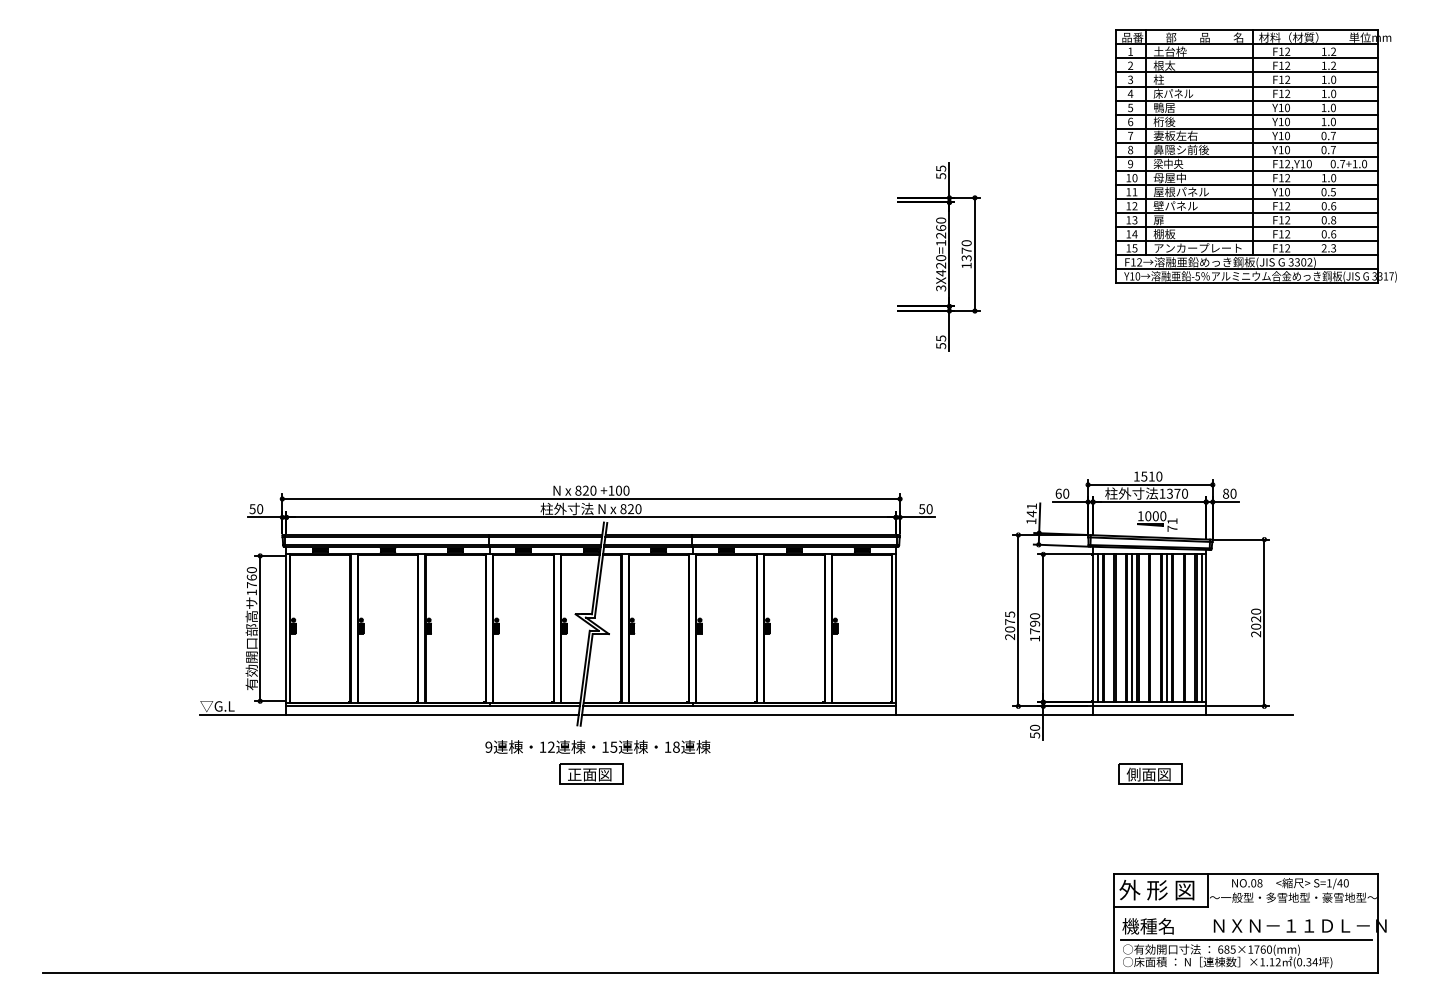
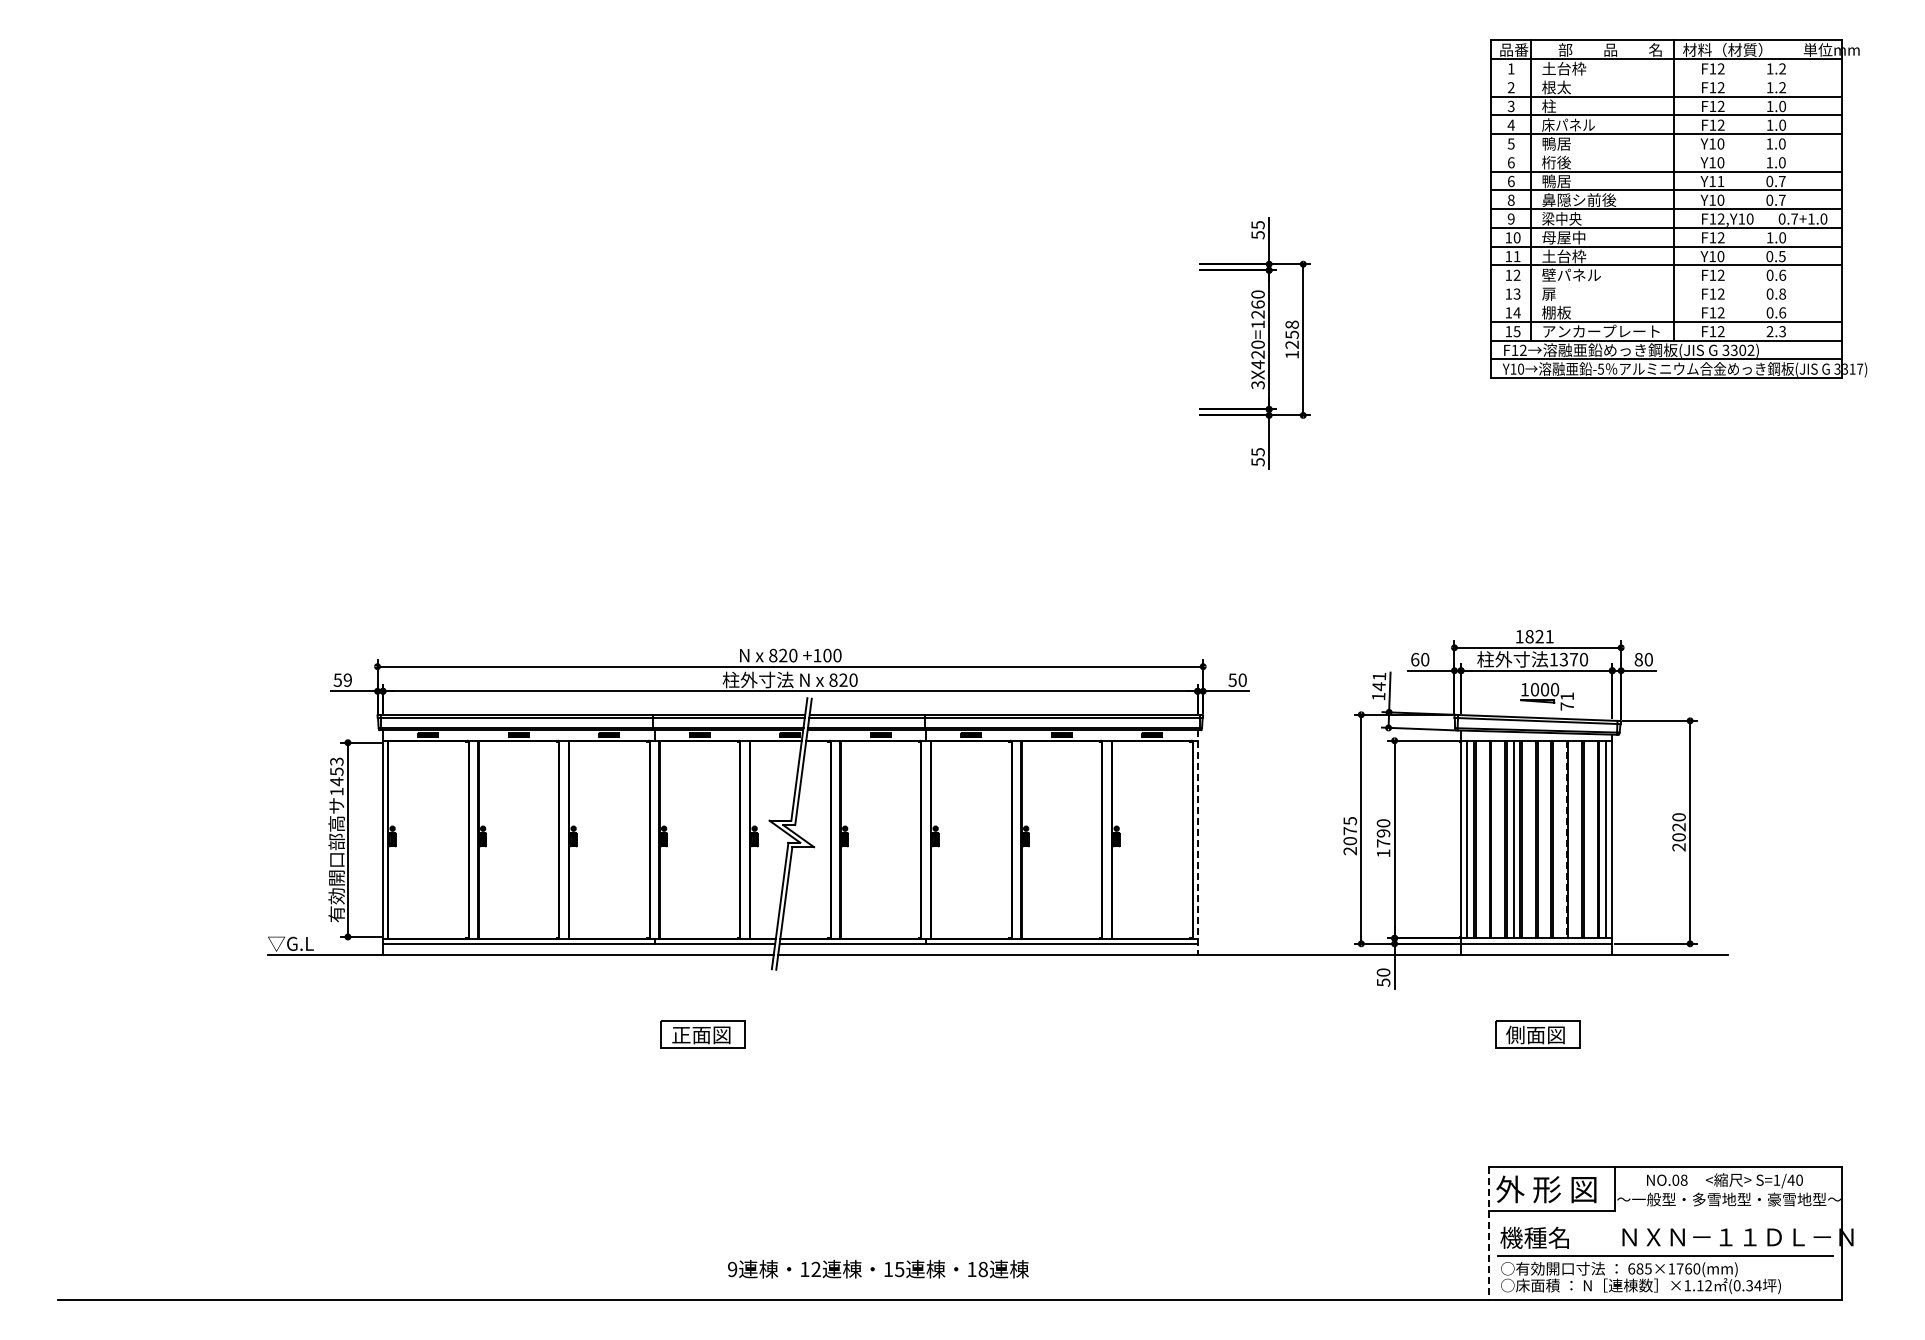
line: (1246, 58) -> (1666, 77), removed
line: (1246, 114) -> (1666, 152), removed
text: (1130, 136) -> (1510, 181), 7 -> 6
text: (1175, 136) -> (1571, 181), 妻板左右 -> 鴨居
text: (1287, 136) -> (1720, 181), Y10 -> Y11
text: (1180, 192) -> (1578, 256), 屋根パネル -> 土台枠
line: (1246, 213) -> (1666, 284), removed
line: (1246, 227) -> (1666, 303), removed
text: (966, 250) -> (1291, 334), 1370 -> 1258
text: (1151, 476) -> (1539, 636), 1510 -> 1821
text: (259, 508) -> (347, 679), 50 -> 59
text: (251, 577) -> (336, 771), 1760 -> 1453
line: (1166, 628) -> (1559, 839), removed
line: (1171, 628) -> (1566, 839), solid -> dashed
line: (895, 631) -> (1197, 843), solid -> dashed
text: (598, 746) -> (878, 1268), moved
part: (590, 774) -> (702, 1034), moved
line: (1114, 923) -> (1489, 1233), solid -> dashed

